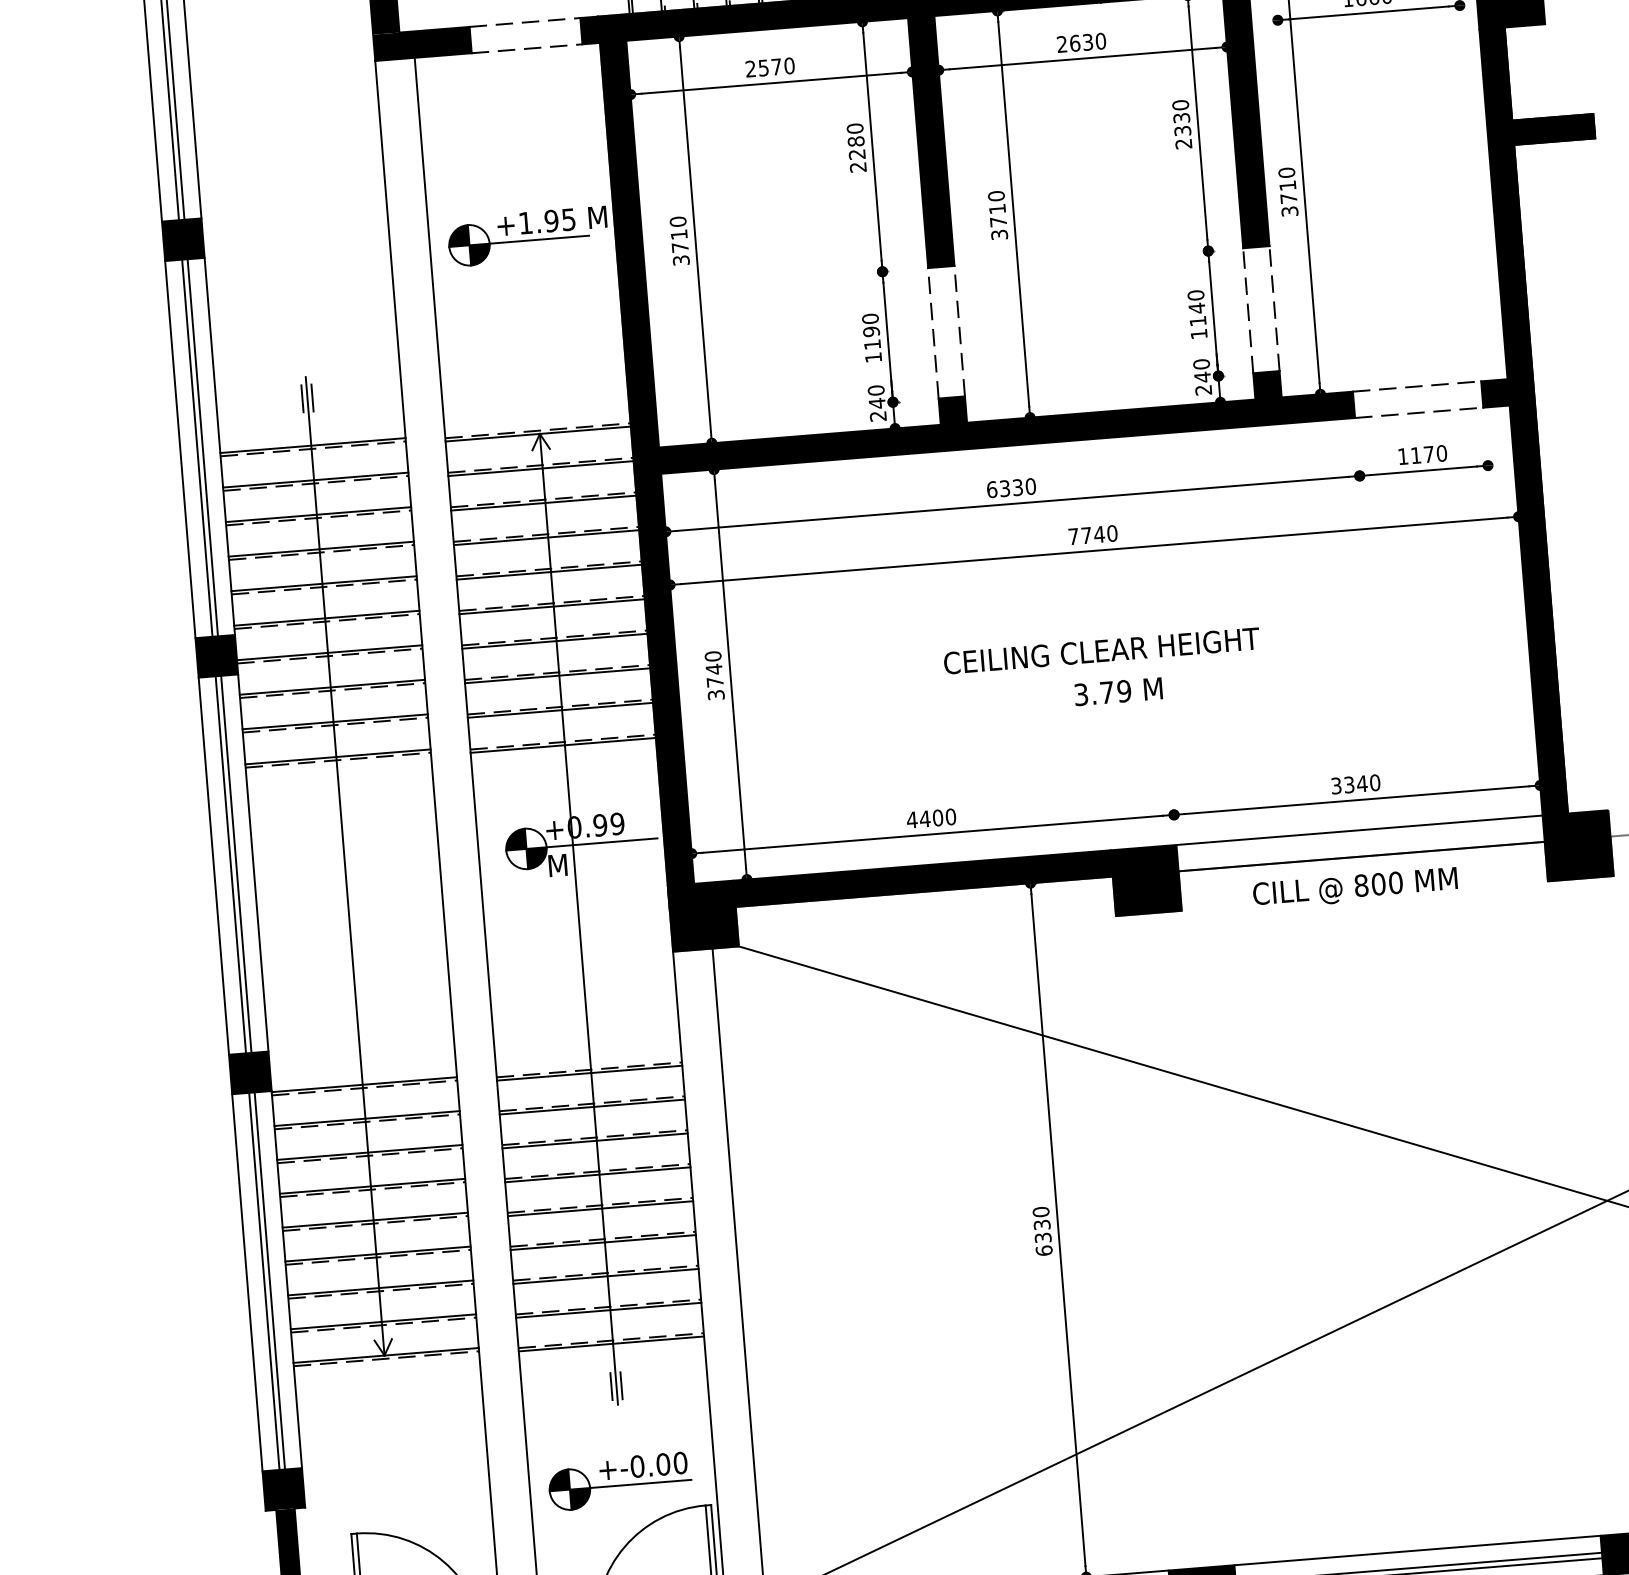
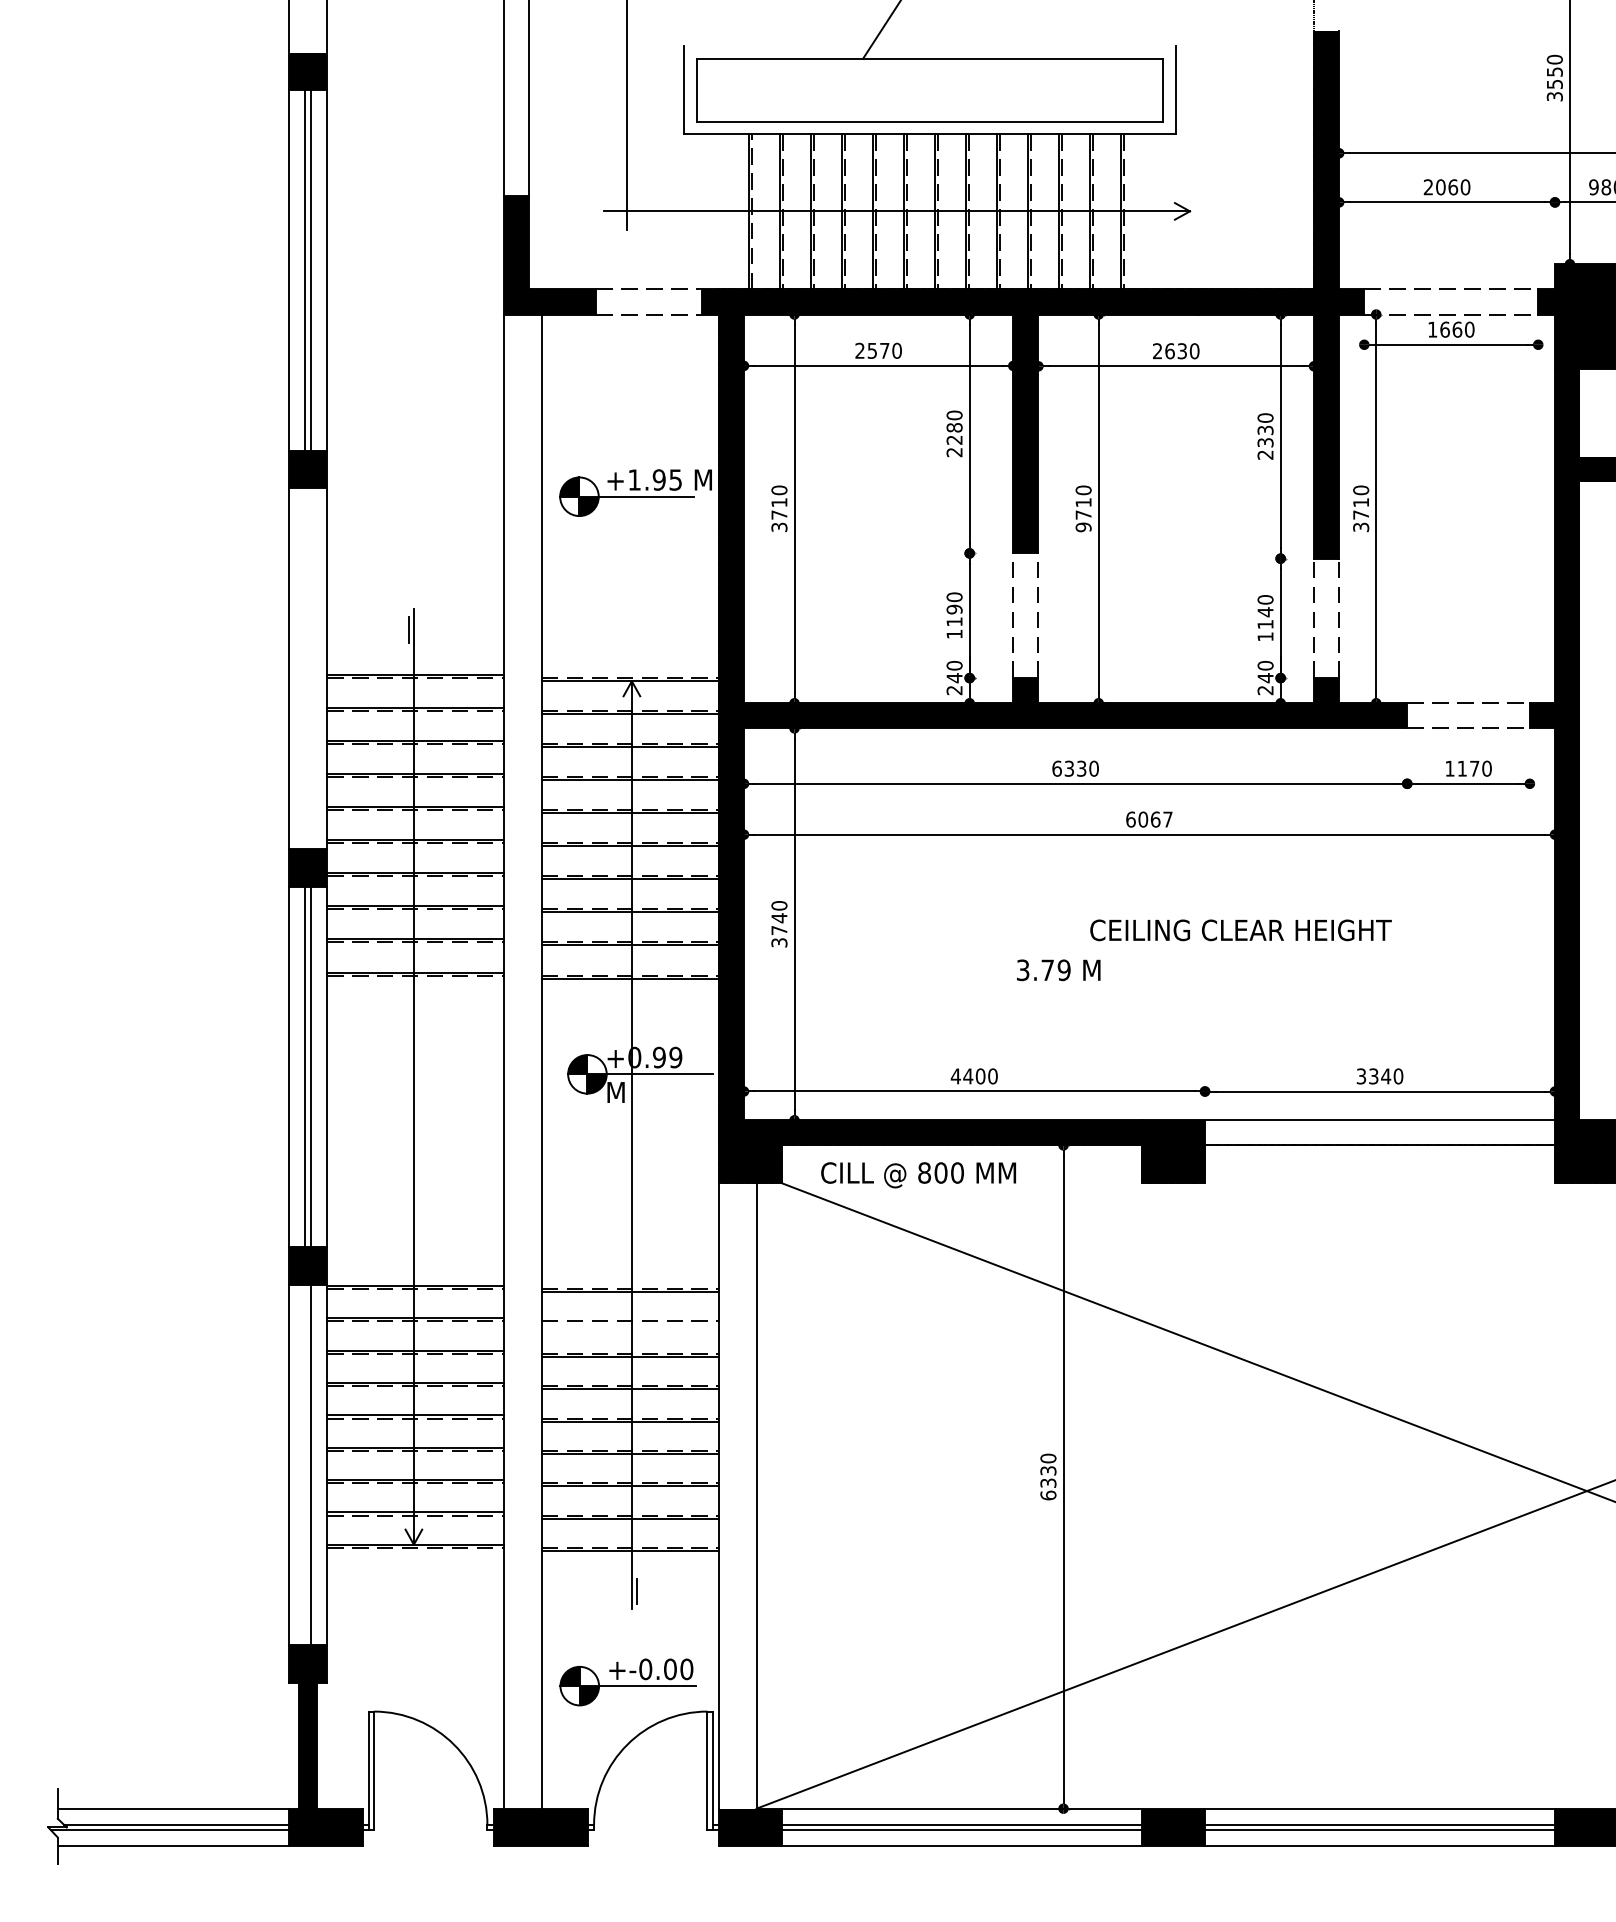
text: (999, 235) -> (1083, 527), 3710 -> 9710
line: (312, 397) -> (418, 629), removed
line: (202, 447) -> (310, 668), removed
line: (197, 448) -> (305, 668), removed
text: (1093, 534) -> (1149, 819), 7740 -> 6067
text: (1101, 651) -> (1240, 930), moved
text: (1118, 691) -> (1058, 970), moved
text: (1355, 888) -> (918, 1175), moved
line: (591, 1107) -> (629, 1324), removed
line: (264, 1280) -> (305, 1464), removed
line: (611, 1386) -> (627, 1591), removed

